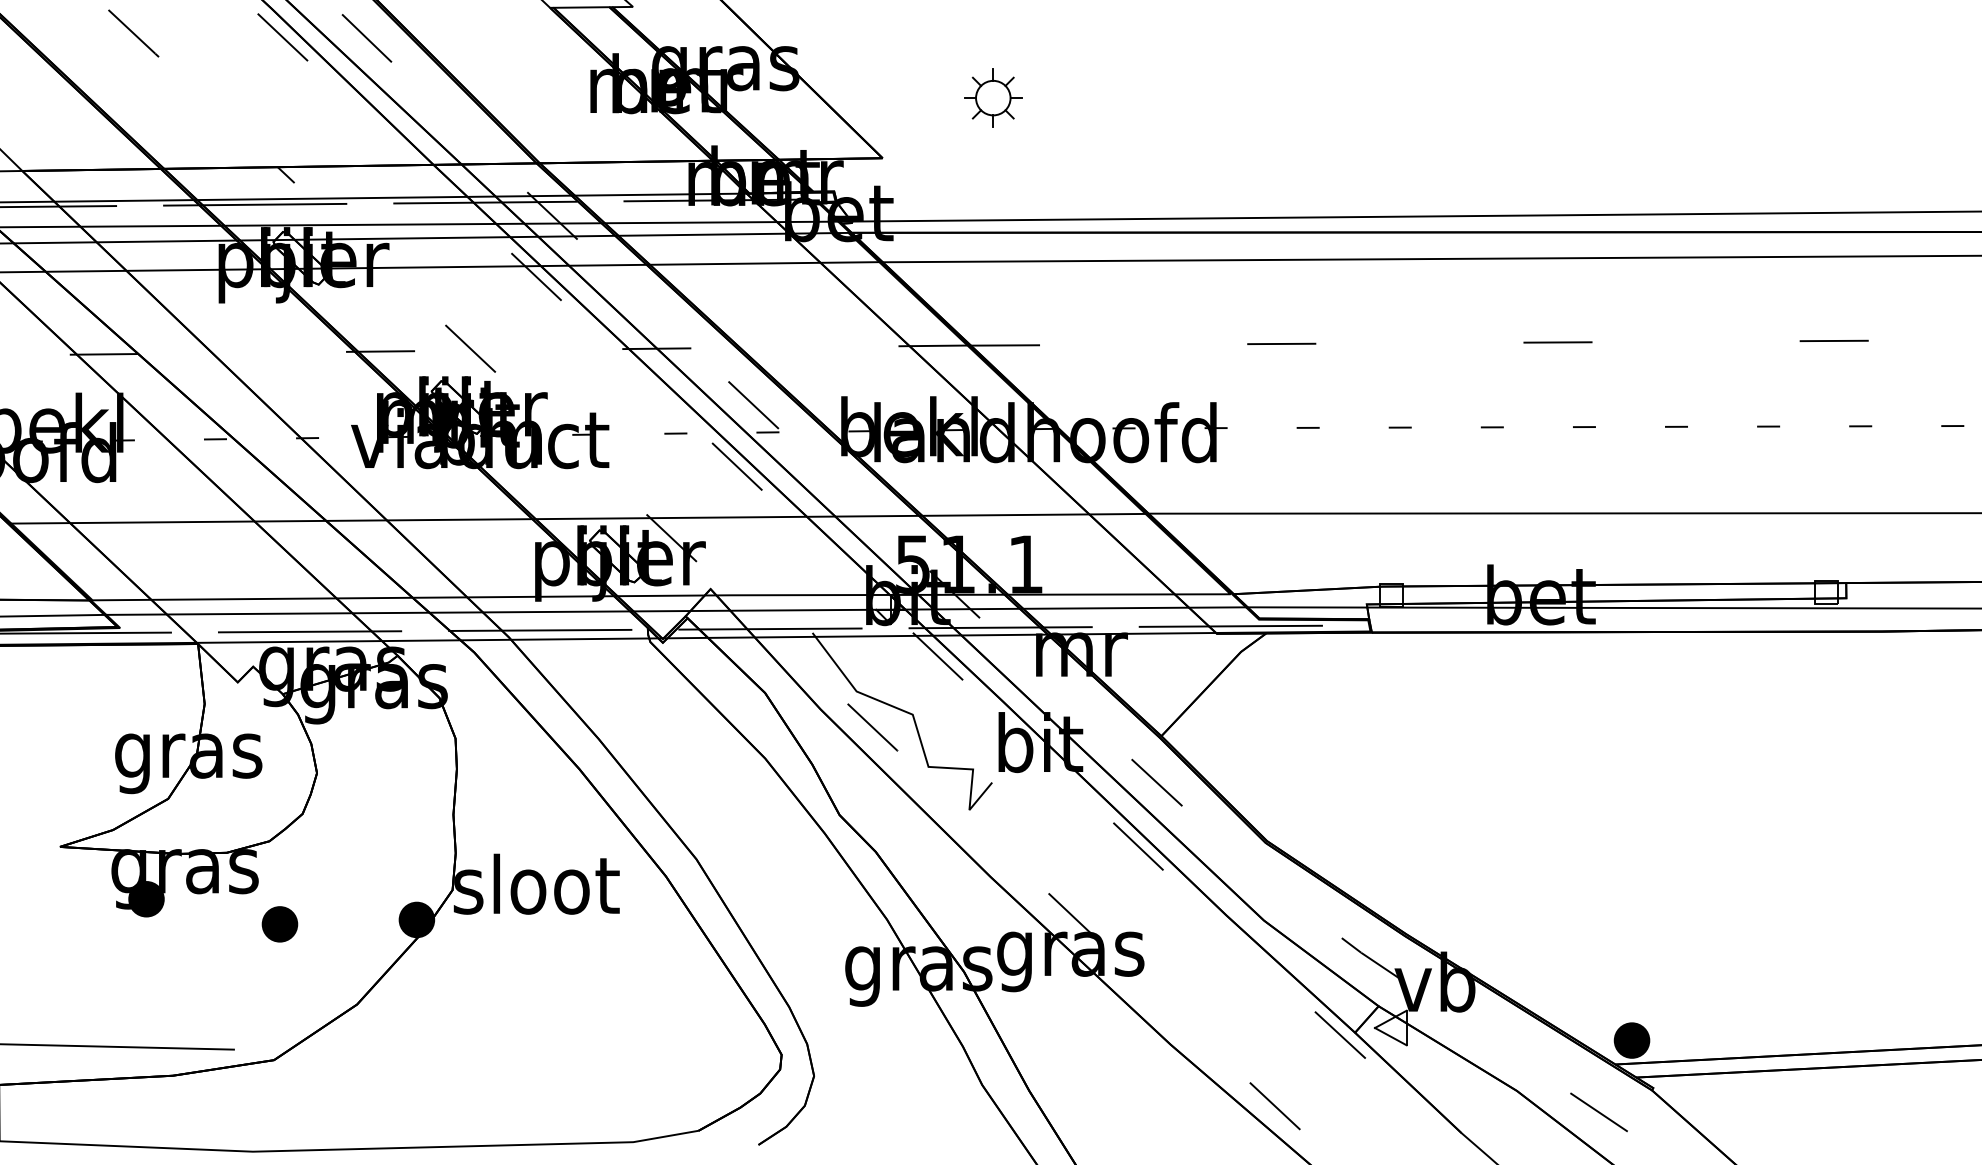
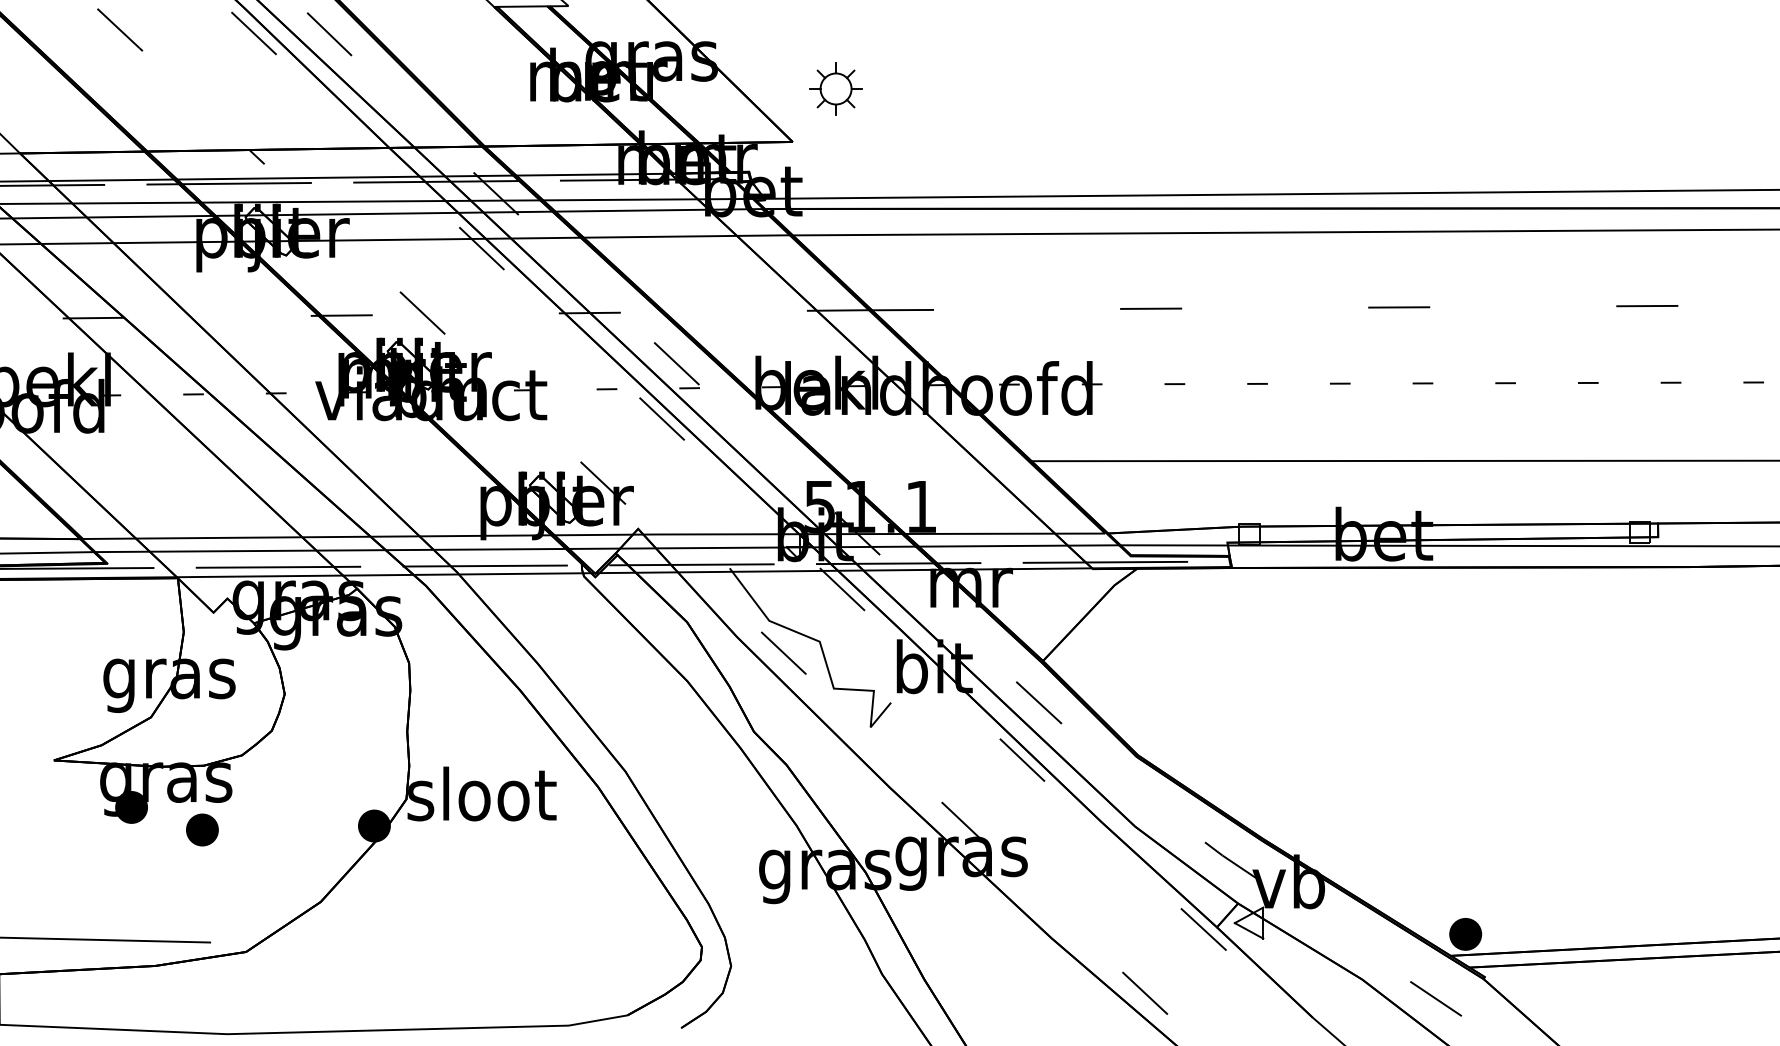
part: (992, 97) -> (835, 88), moved
line: (578, 518) -> (519, 465), removed
part: (280, 923) -> (202, 829), moved

